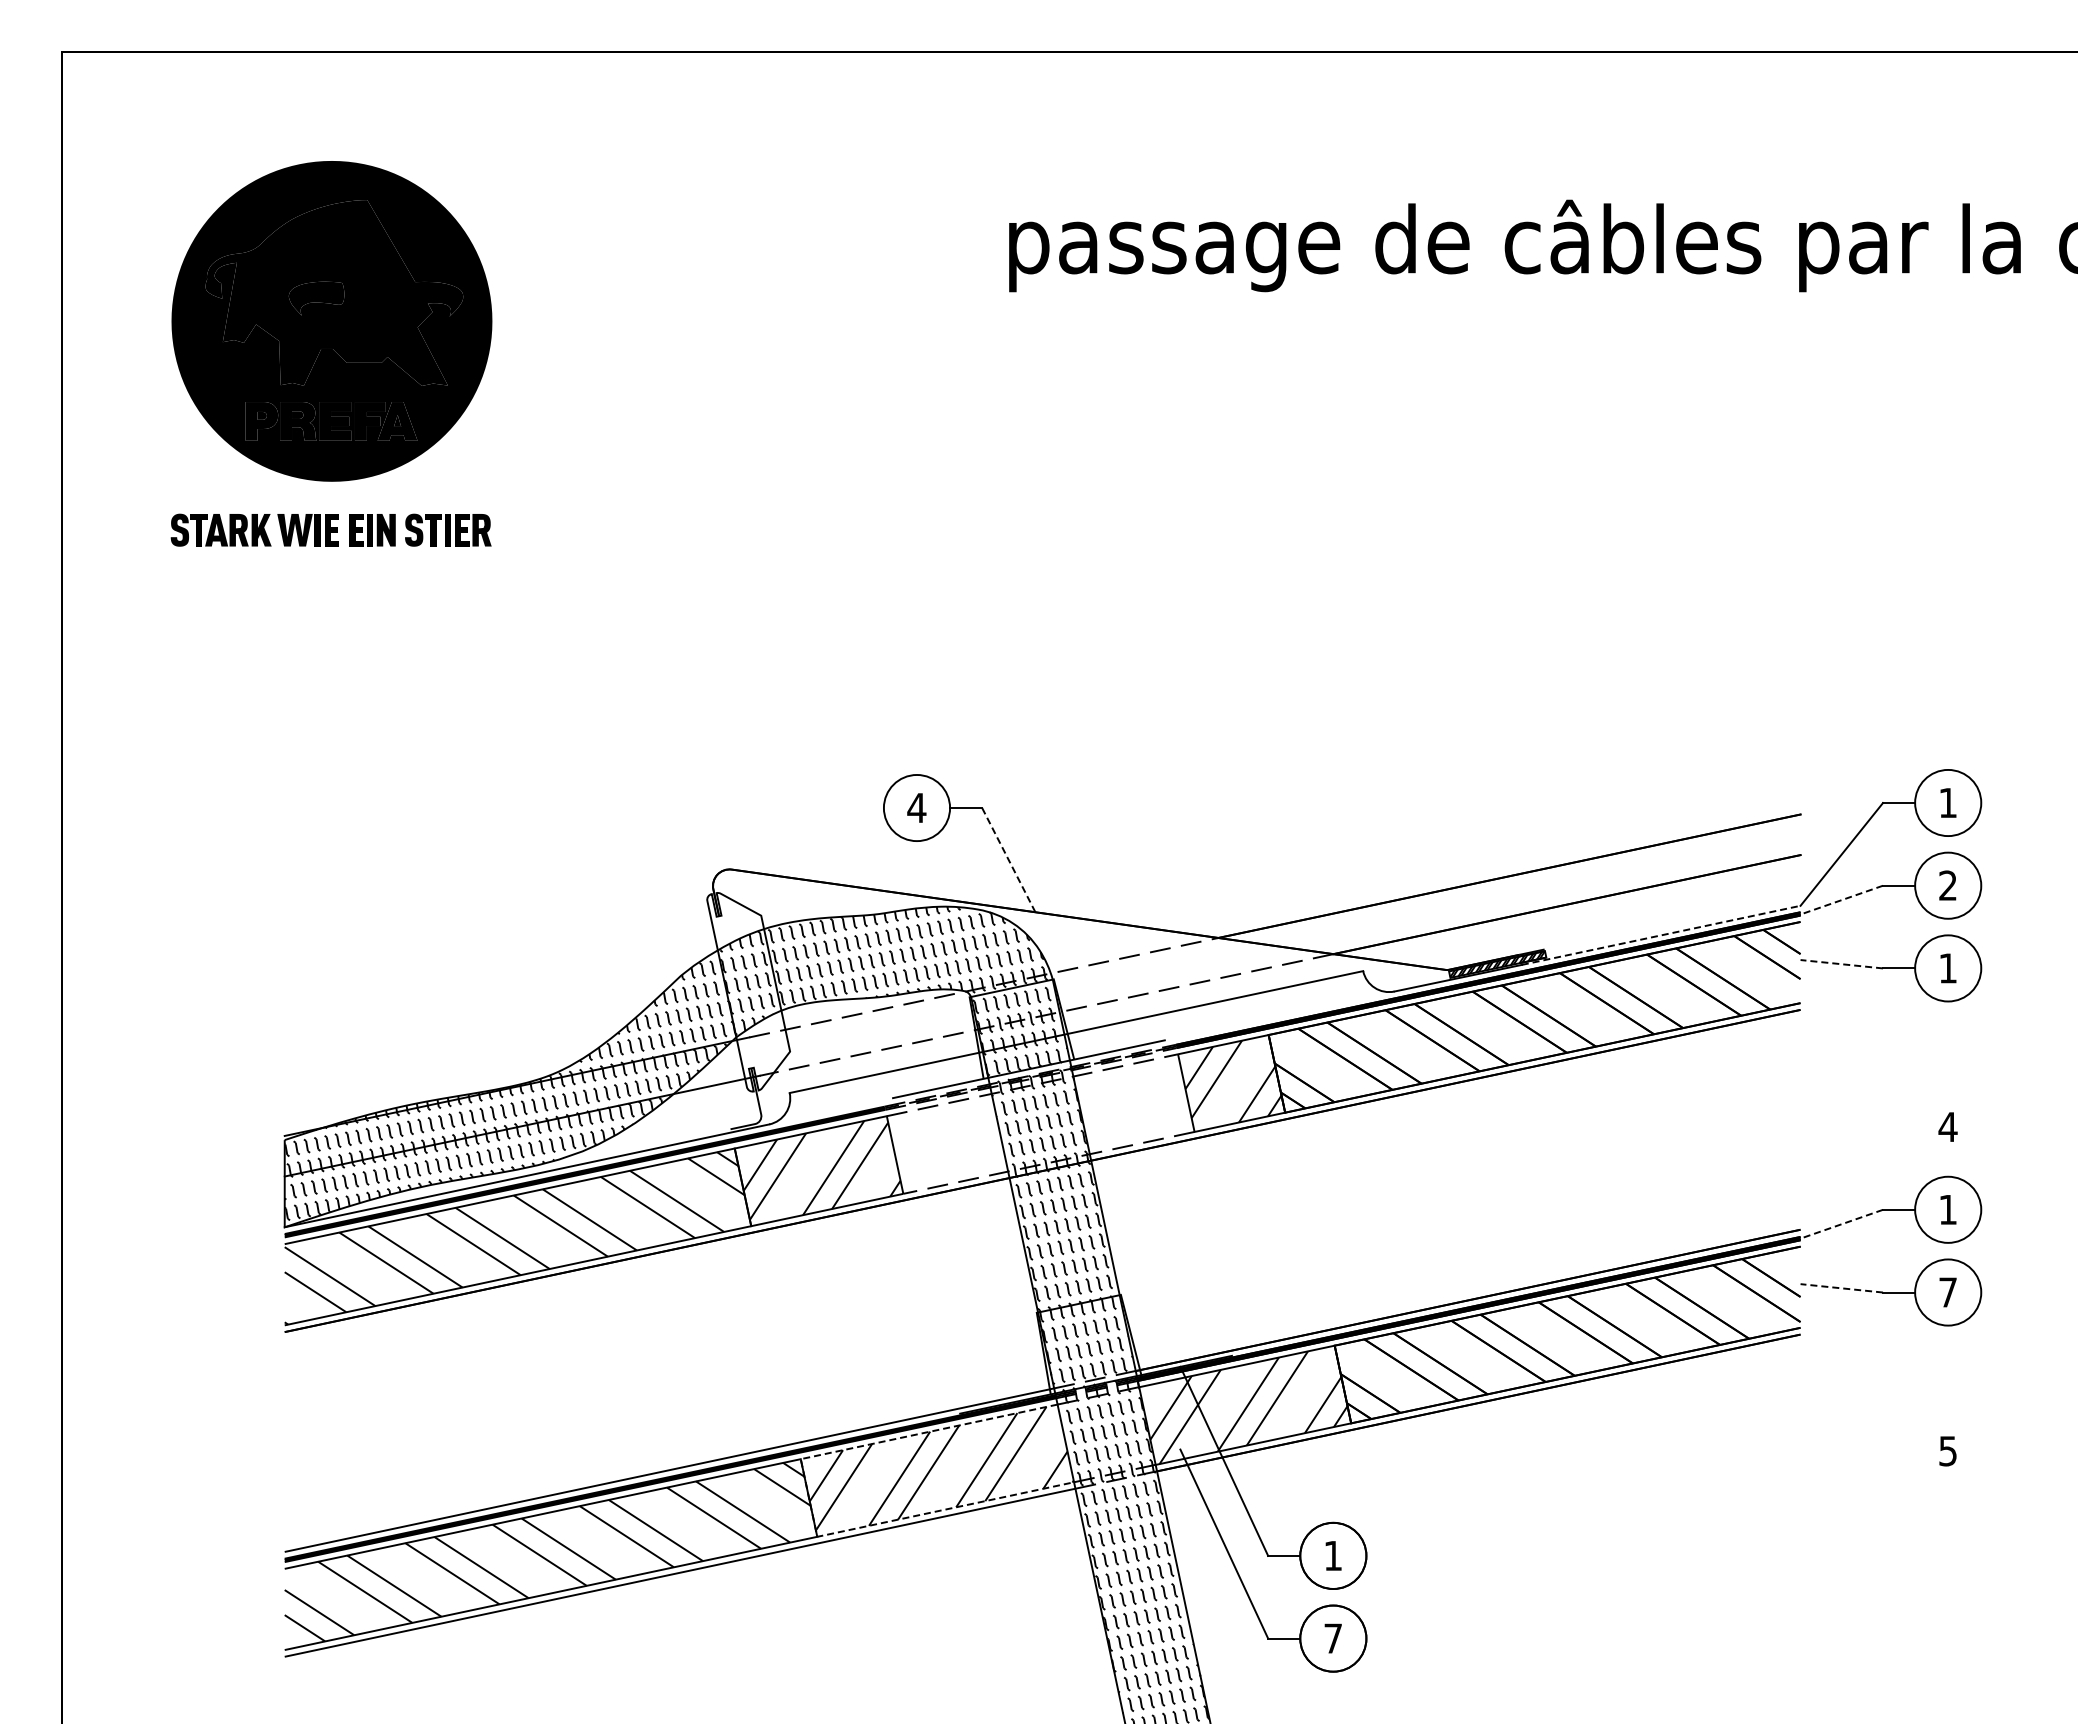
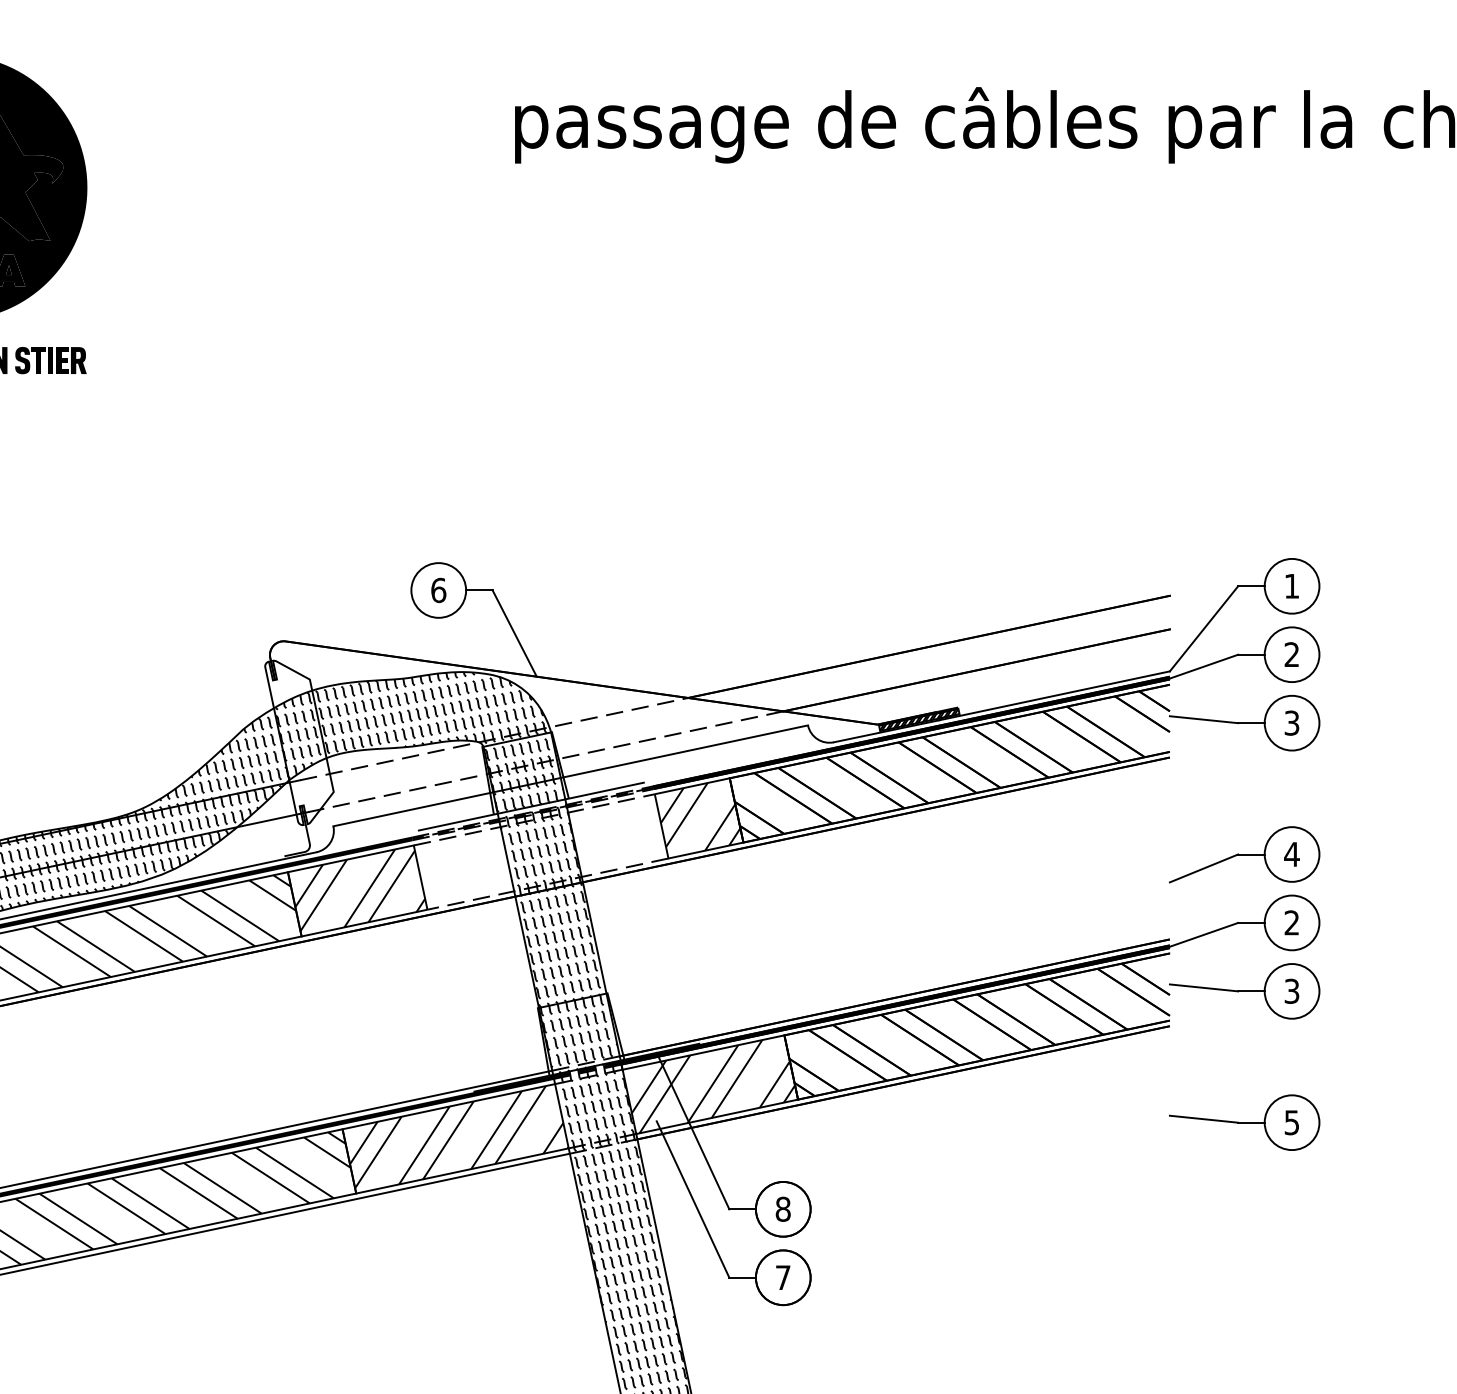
text: (916, 807) -> (438, 590), 4 -> 6
line: (1008, 860) -> (514, 633), dashed -> solid
line: (1841, 900) -> (1203, 666), dashed -> solid
line: (1661, 935) -> (1054, 695), dashed -> solid
line: (1841, 964) -> (1203, 719), dashed -> solid
text: (1947, 968) -> (1291, 723), 1 -> 3
part: (1890, 1127) -> (1244, 854), added
text: (1947, 1209) -> (1291, 922), 1 -> 2
line: (1841, 1224) -> (1203, 935), dashed -> solid
line: (1841, 1288) -> (1203, 988), dashed -> solid
text: (1947, 1292) -> (1291, 991), 7 -> 3
part: (1890, 1451) -> (1244, 1122), added
line: (809, 1498) -> (349, 1161), dashed -> solid
text: (1333, 1555) -> (783, 1208), 1 -> 8

